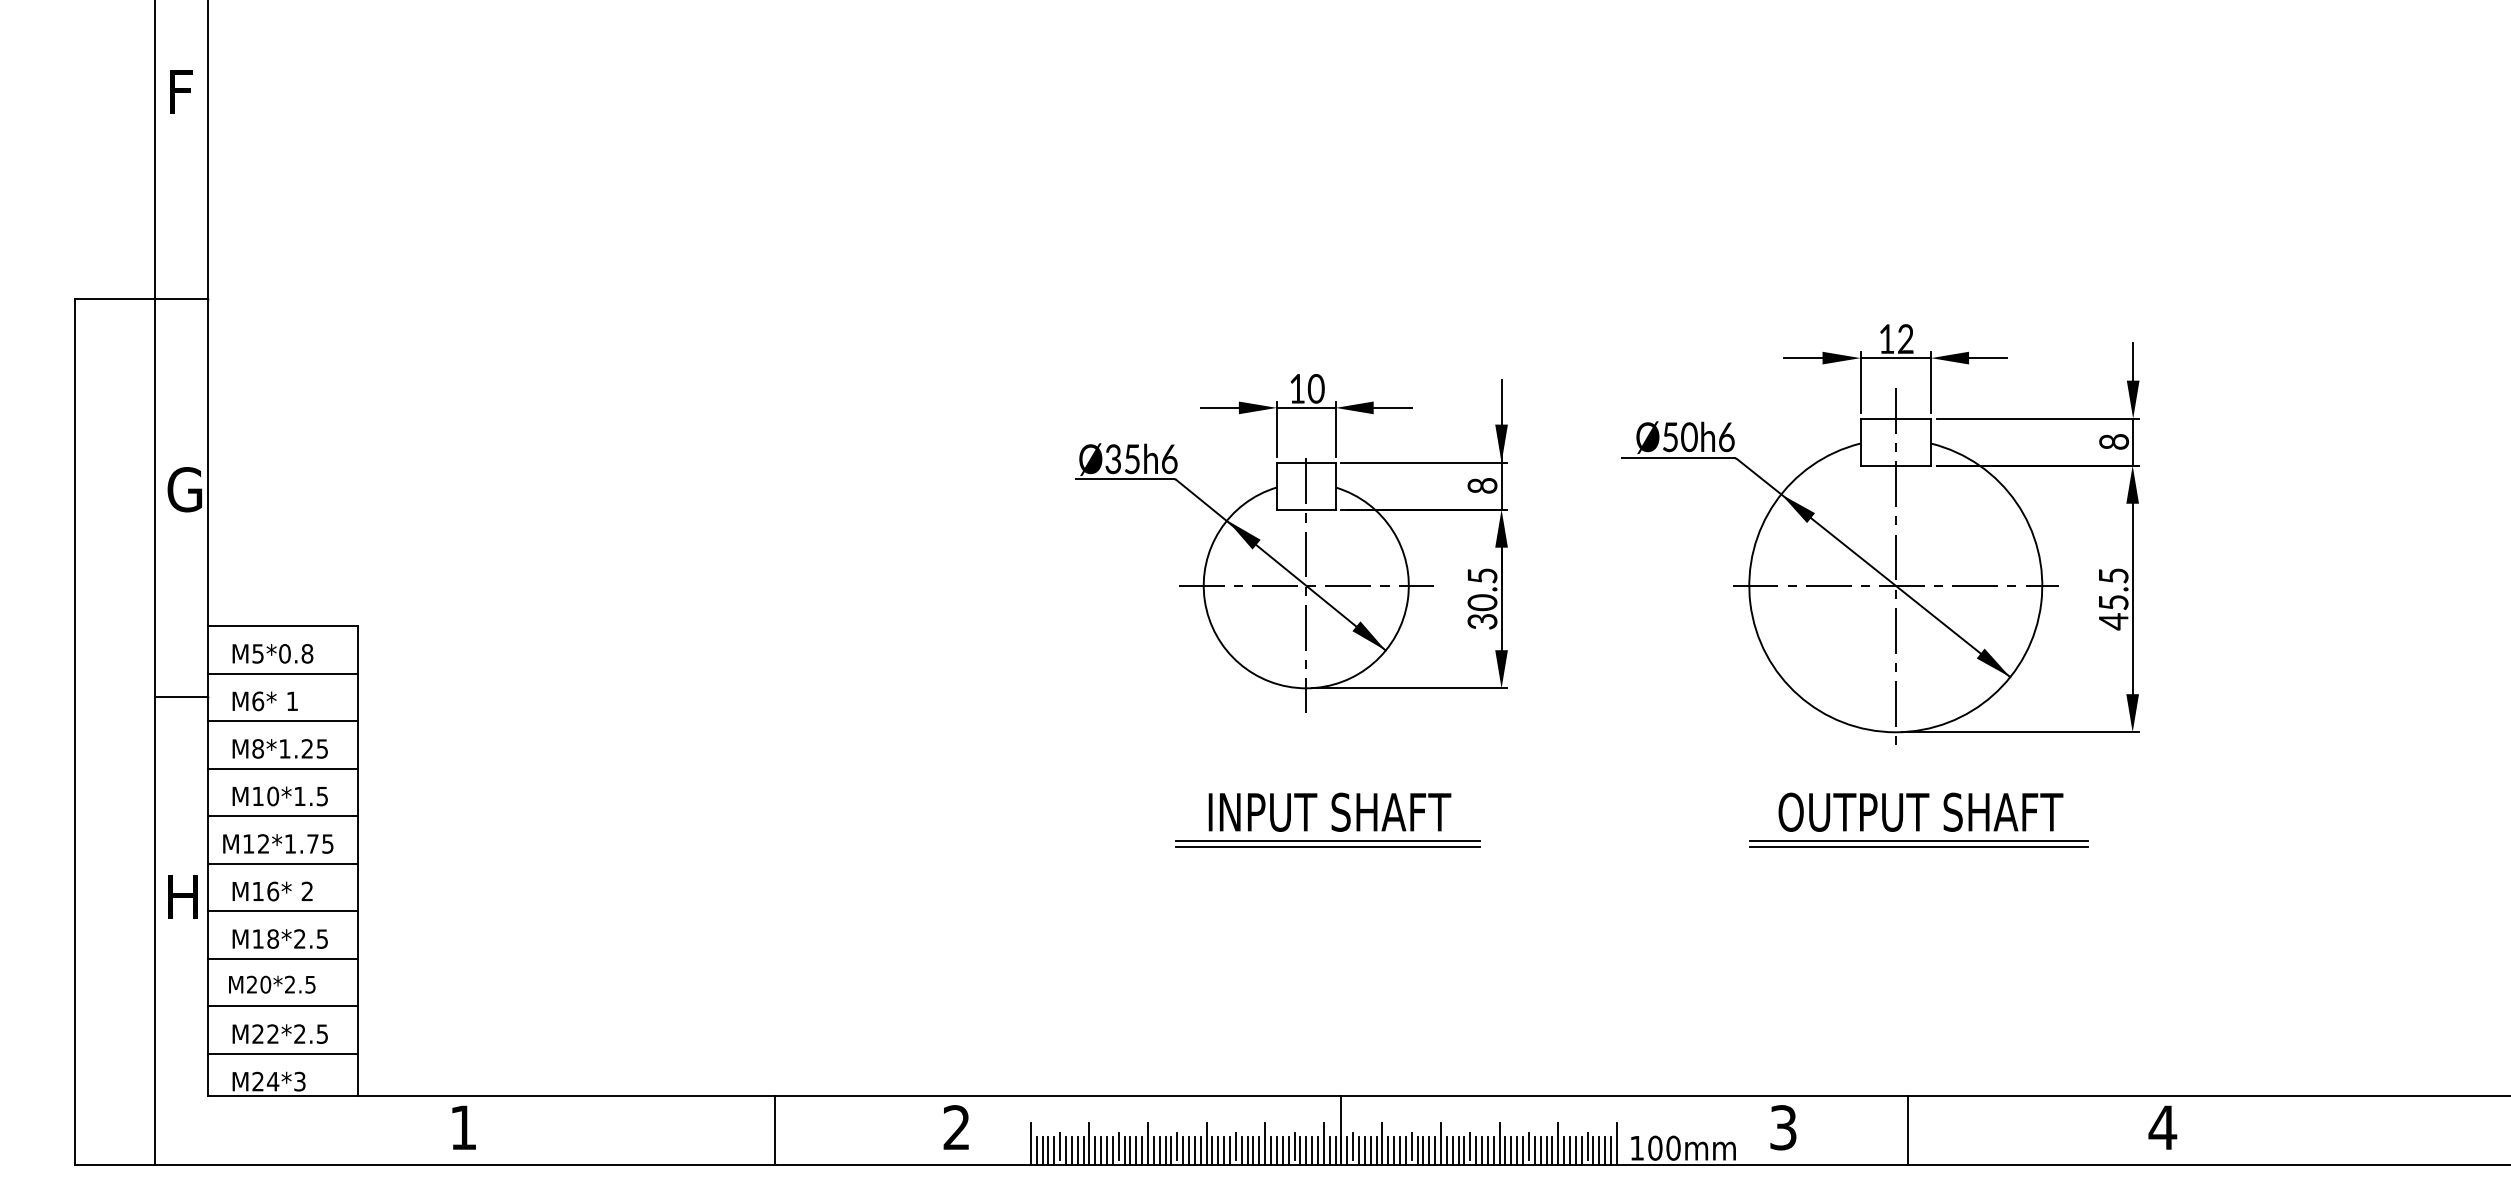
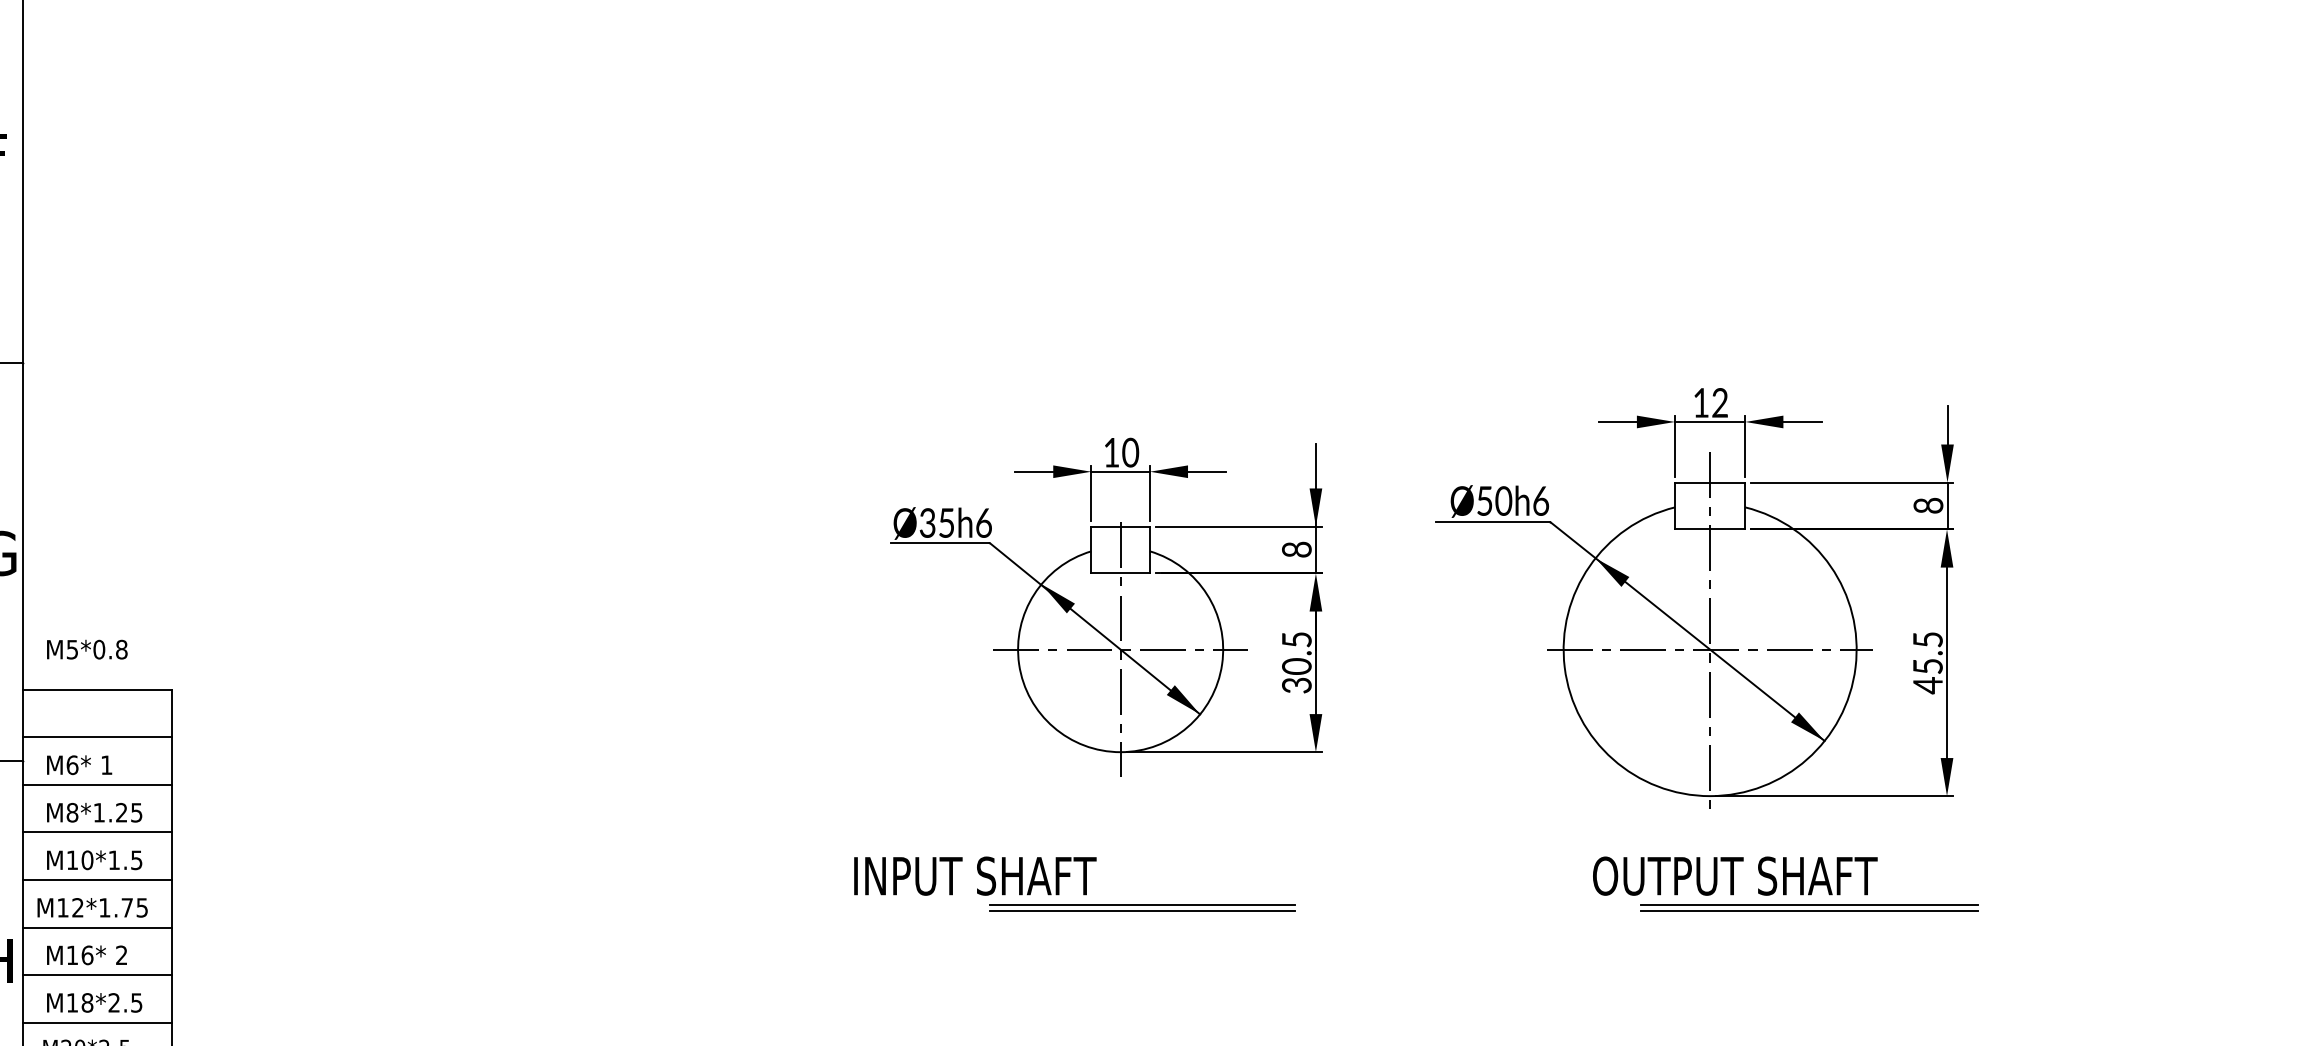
text: (272, 653) -> (86, 649), moved
text: (1329, 811) -> (974, 875), moved
part: (1918, 843) -> (1808, 907), moved

